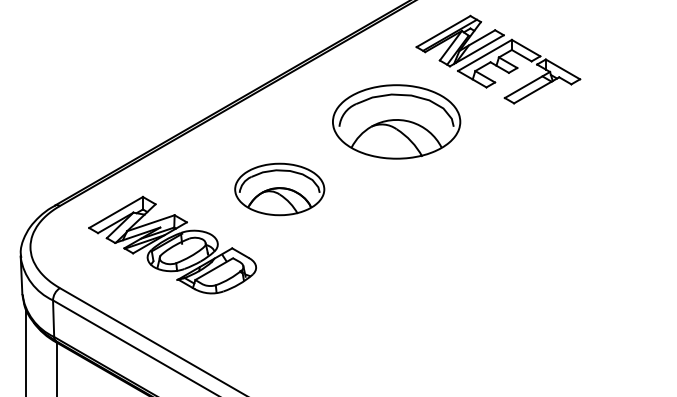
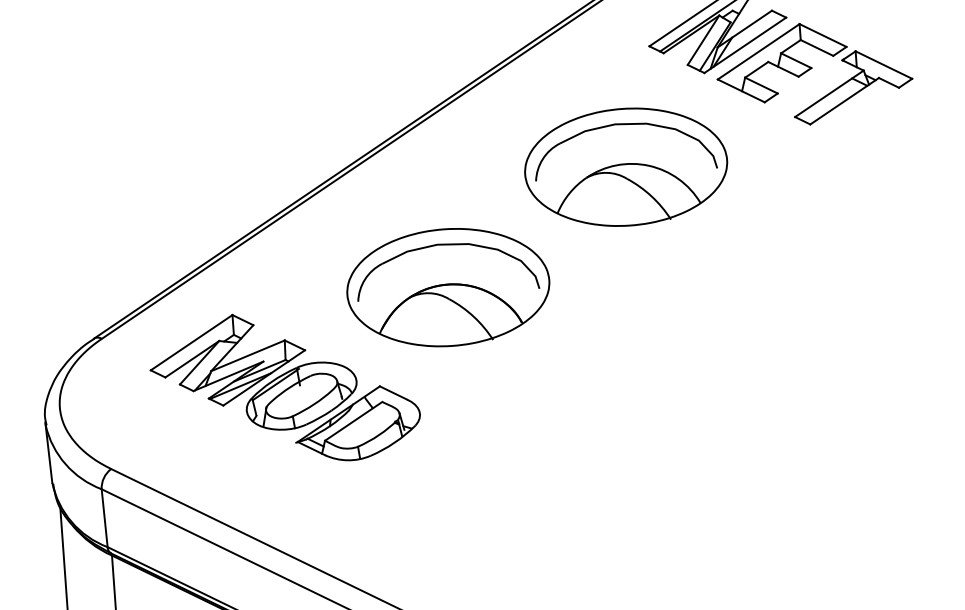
part: (279, 189) -> (448, 287), size x1.43

